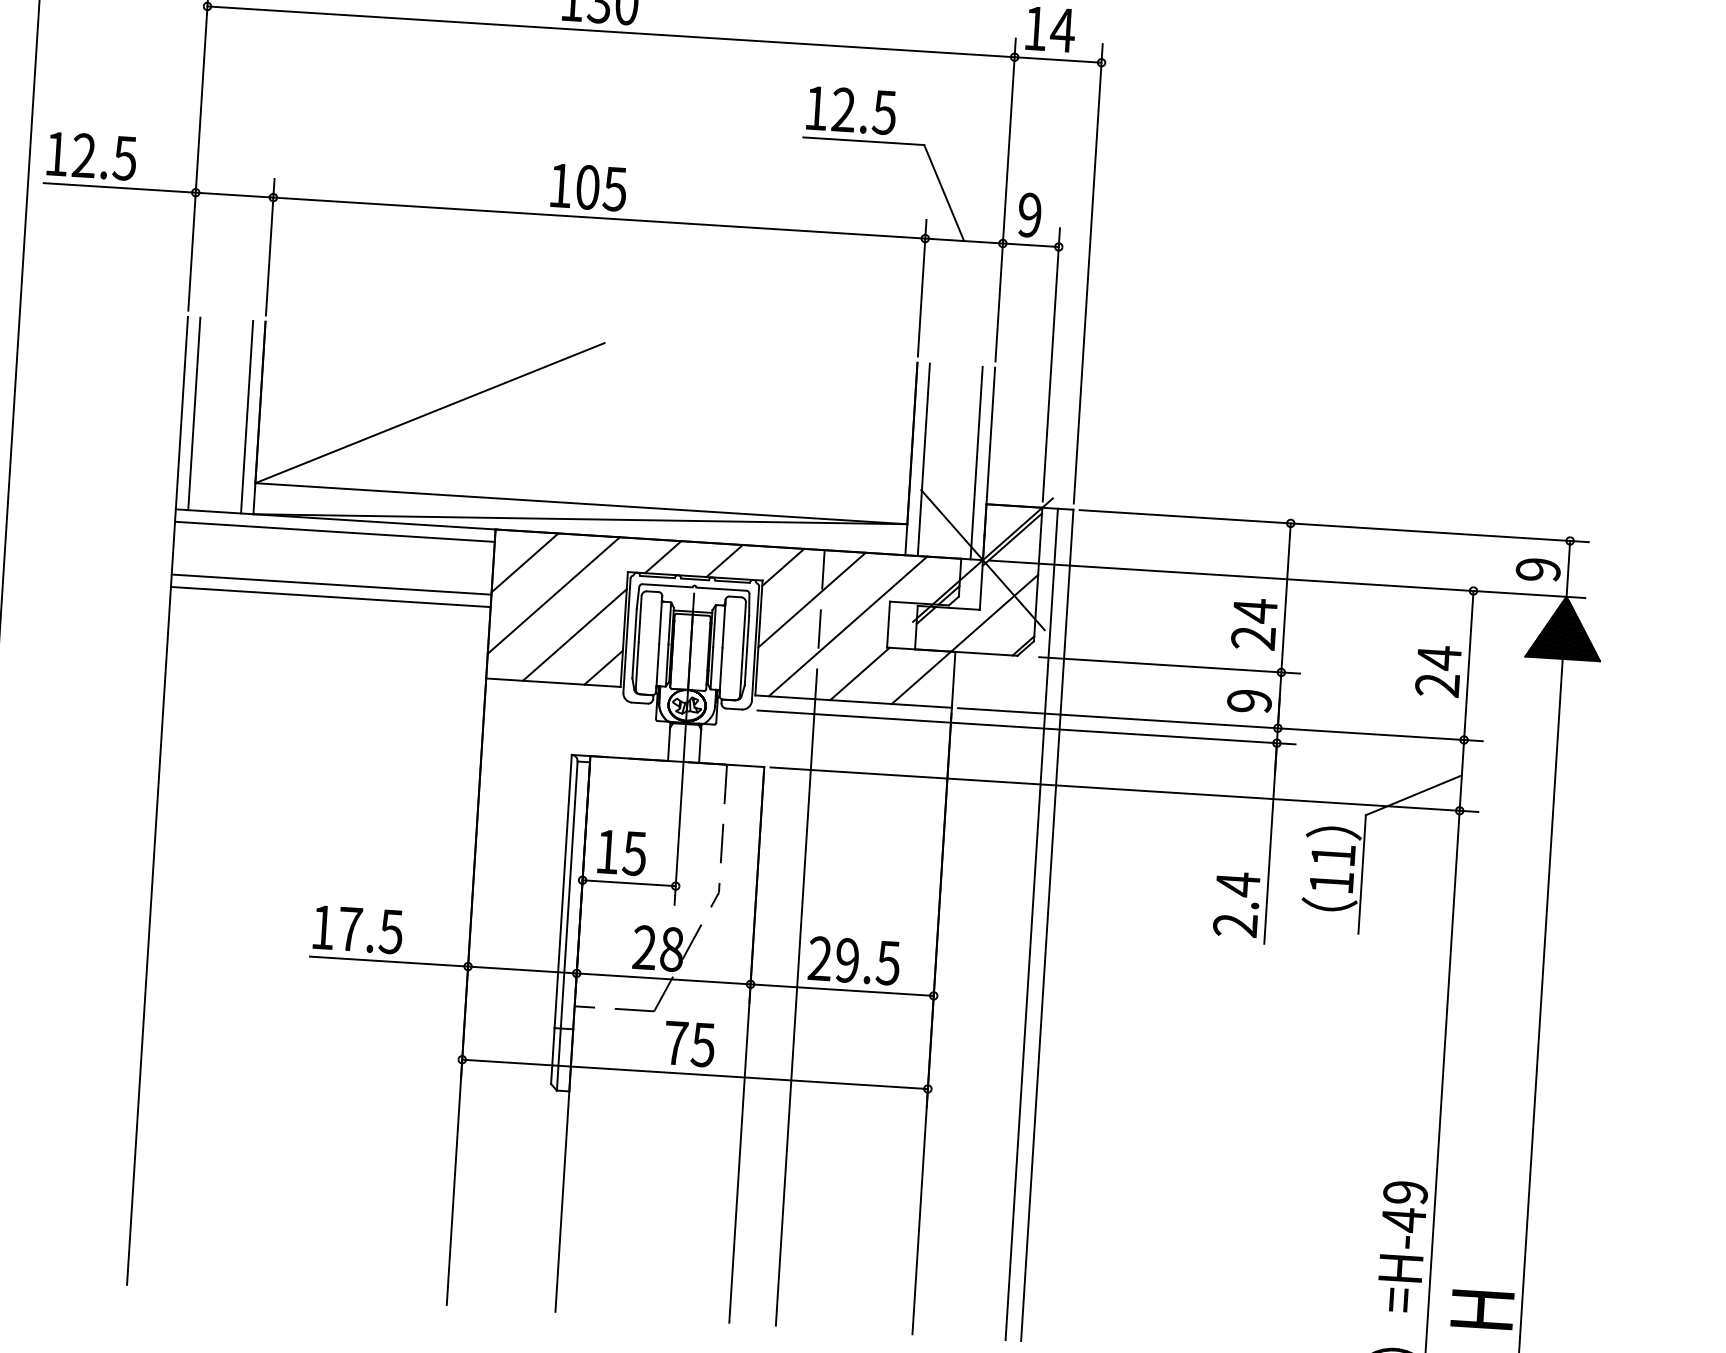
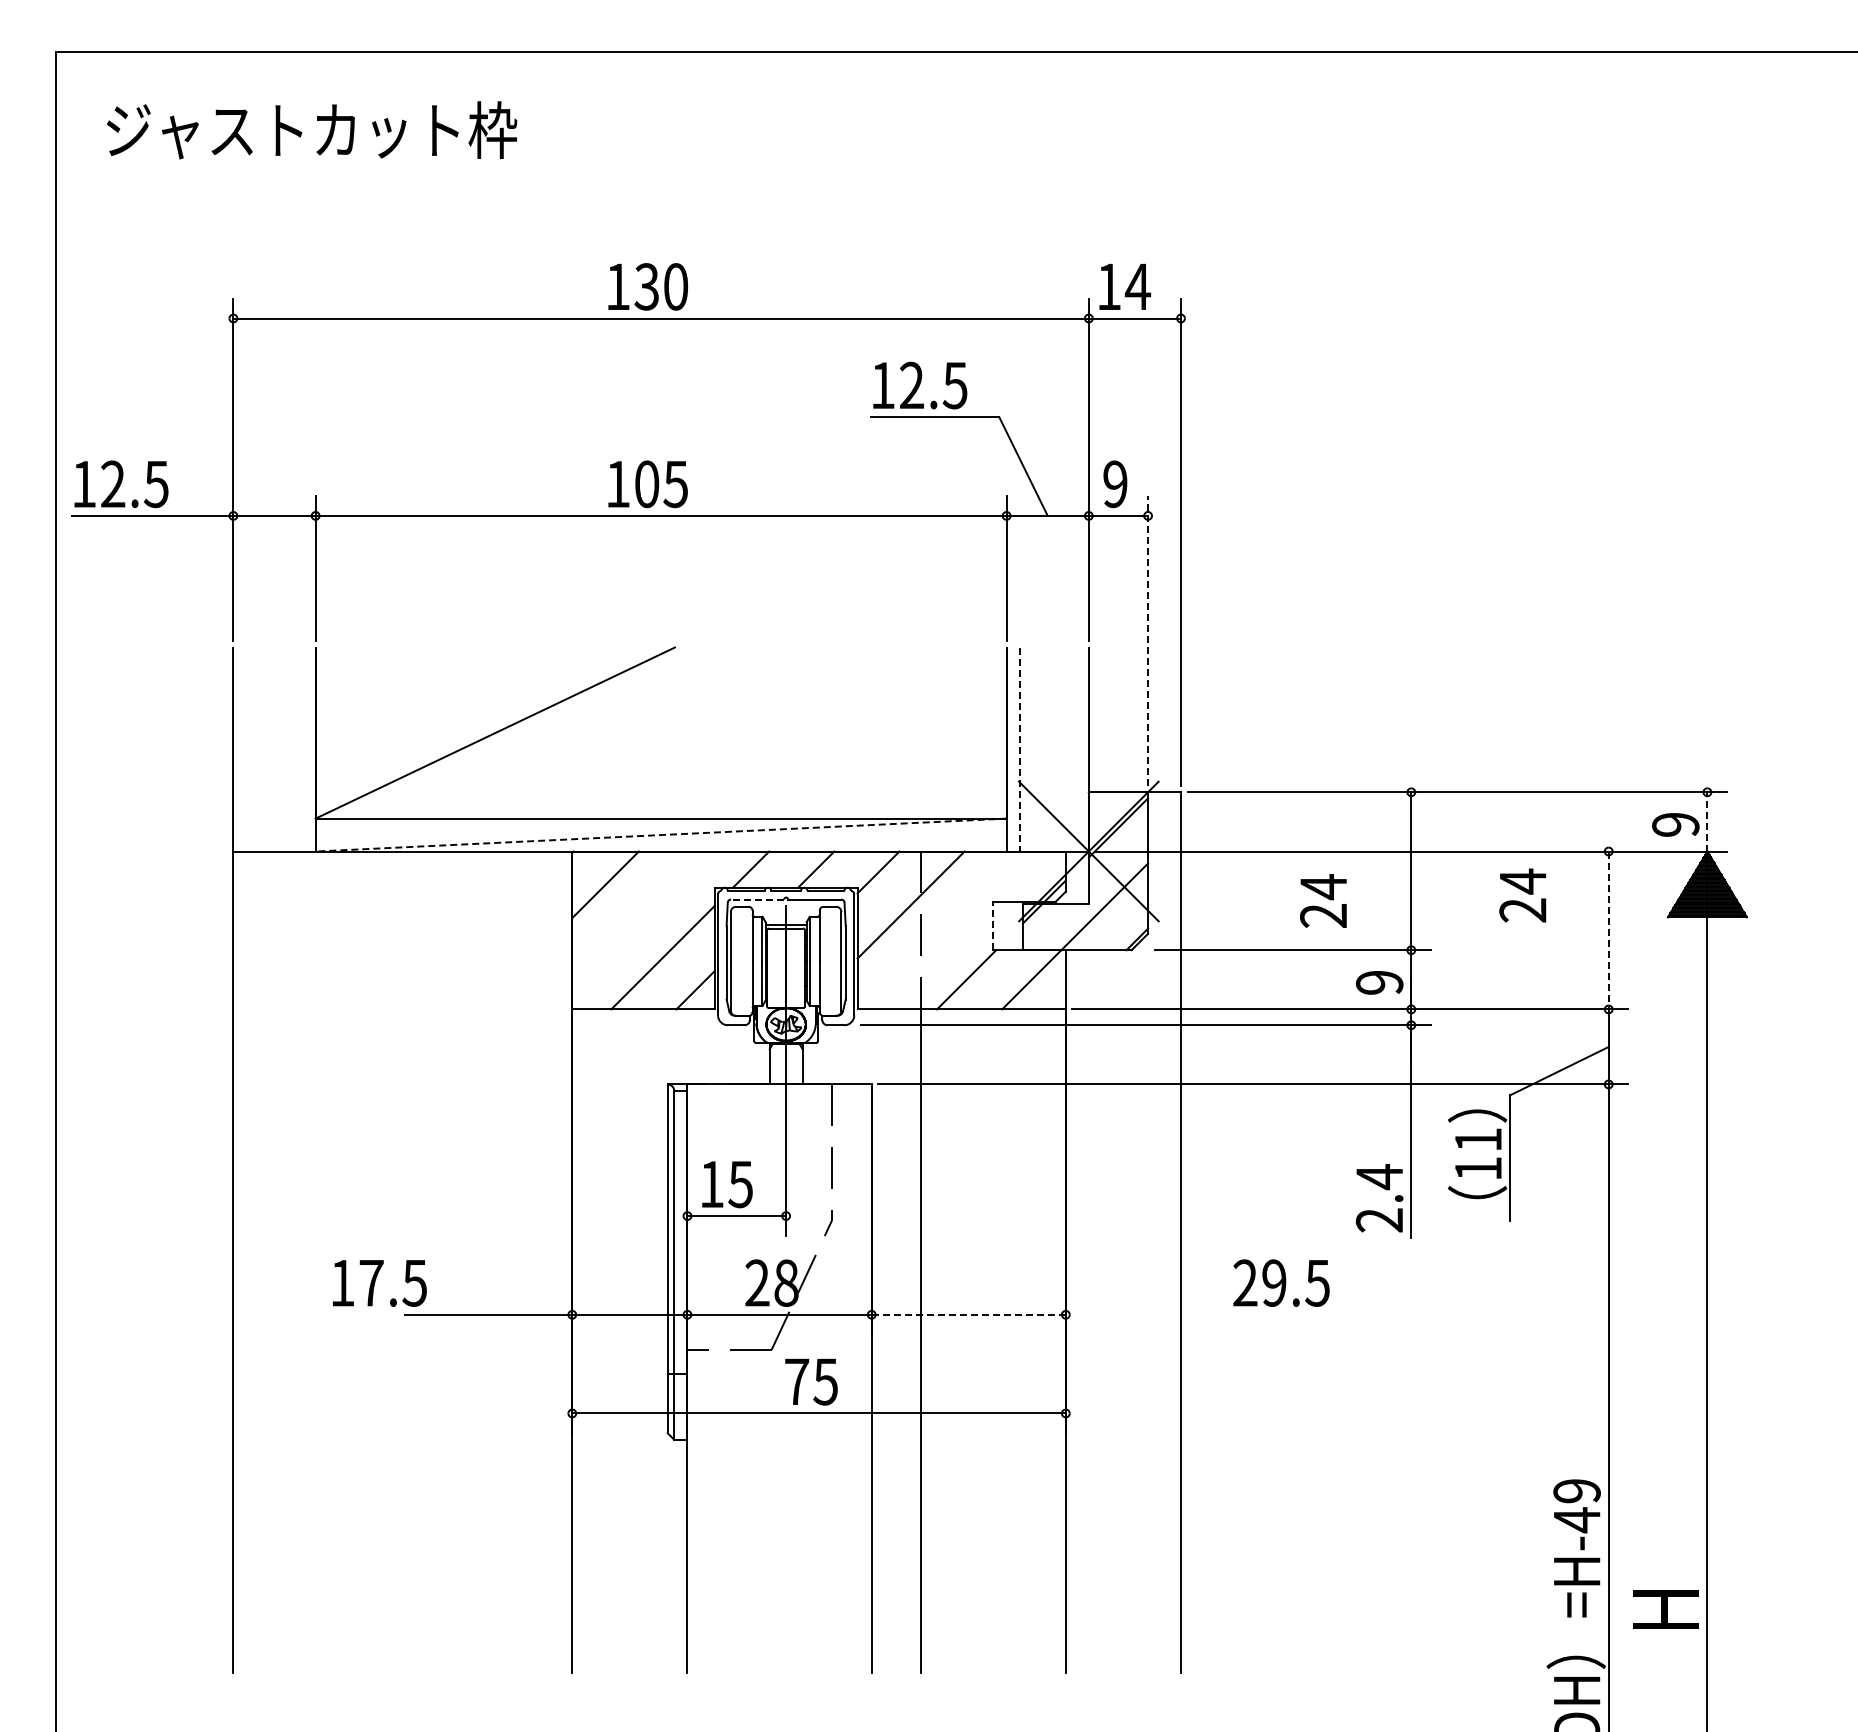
line: (1051, 364) -> (1148, 640), solid -> dashed
line: (194, 413) -> (246, 749), removed
line: (247, 417) -> (302, 749), removed
line: (923, 459) -> (1019, 749), solid -> dashed
line: (976, 463) -> (1075, 749), removed
line: (580, 519) -> (661, 835), solid -> dashed
line: (334, 531) -> (402, 864), removed
line: (1568, 568) -> (1707, 821), solid -> dashed
line: (331, 584) -> (402, 920), removed
line: (667, 585) -> (757, 899), solid -> dashed
line: (554, 595) -> (638, 917), removed
line: (330, 596) -> (402, 933), removed
text: (1254, 623) -> (1323, 900), moved
line: (888, 624) -> (993, 925), solid -> dashed
line: (847, 626) -> (950, 930), removed
line: (1468, 665) -> (1608, 930), solid -> dashed
text: (1437, 671) -> (1522, 895), moved
line: (1031, 924) -> (1164, 1232), removed
text: (357, 930) -> (379, 1283), moved
text: (854, 960) -> (1281, 1282), moved
line: (842, 989) -> (969, 1314), solid -> dashed

